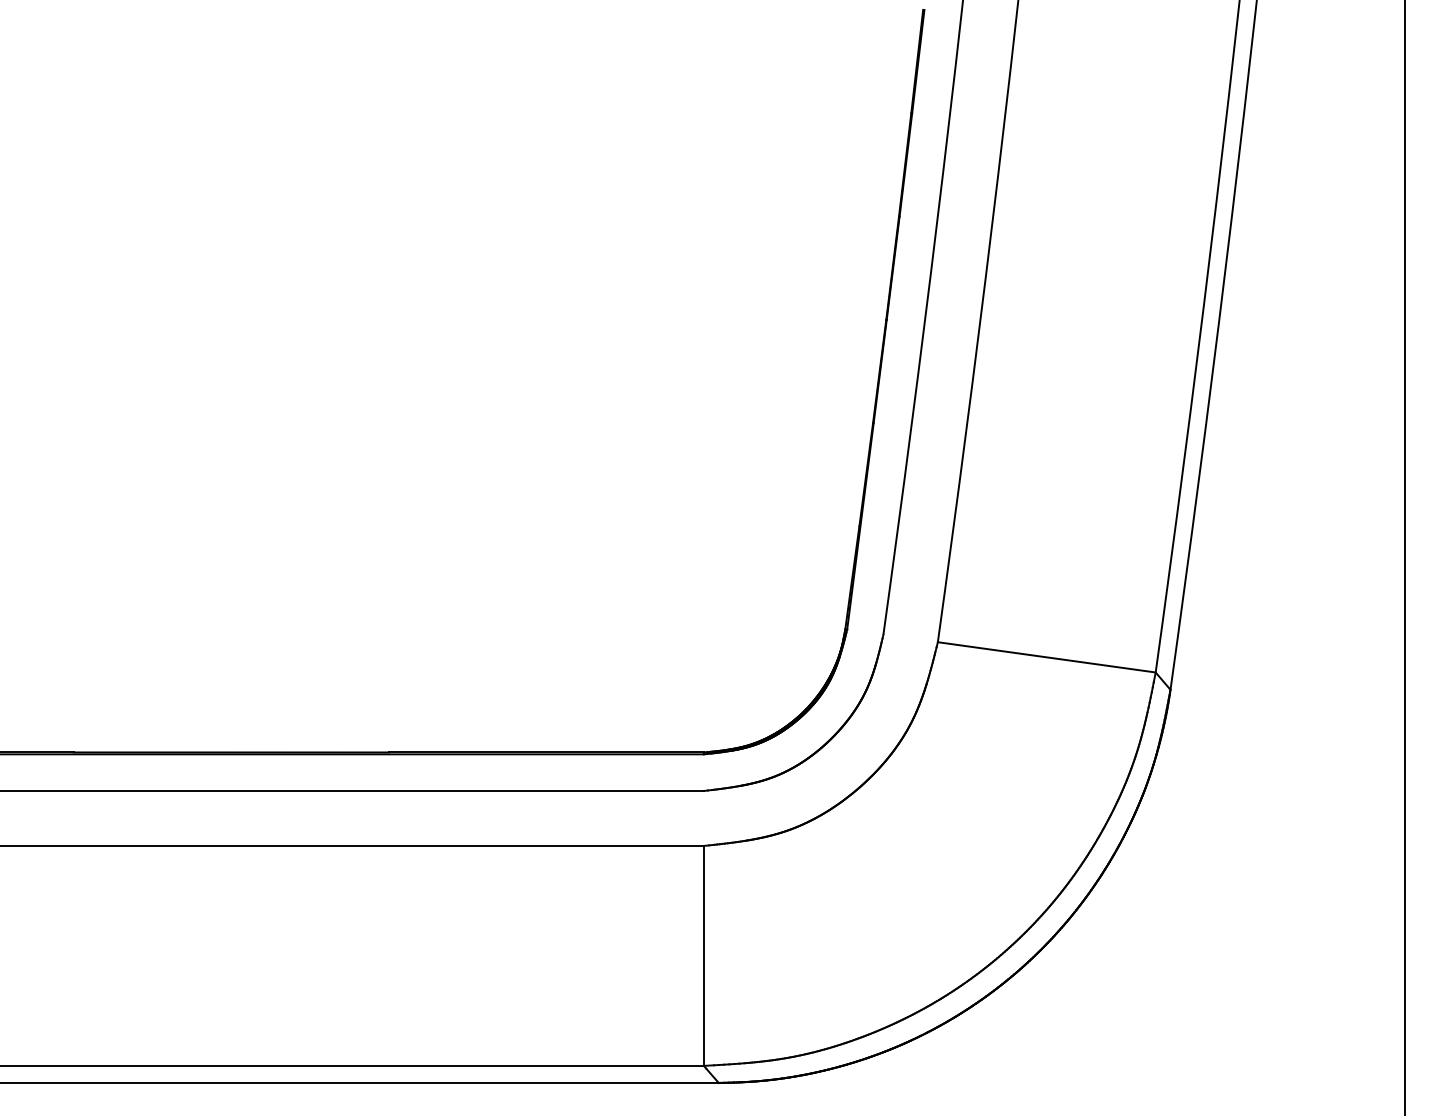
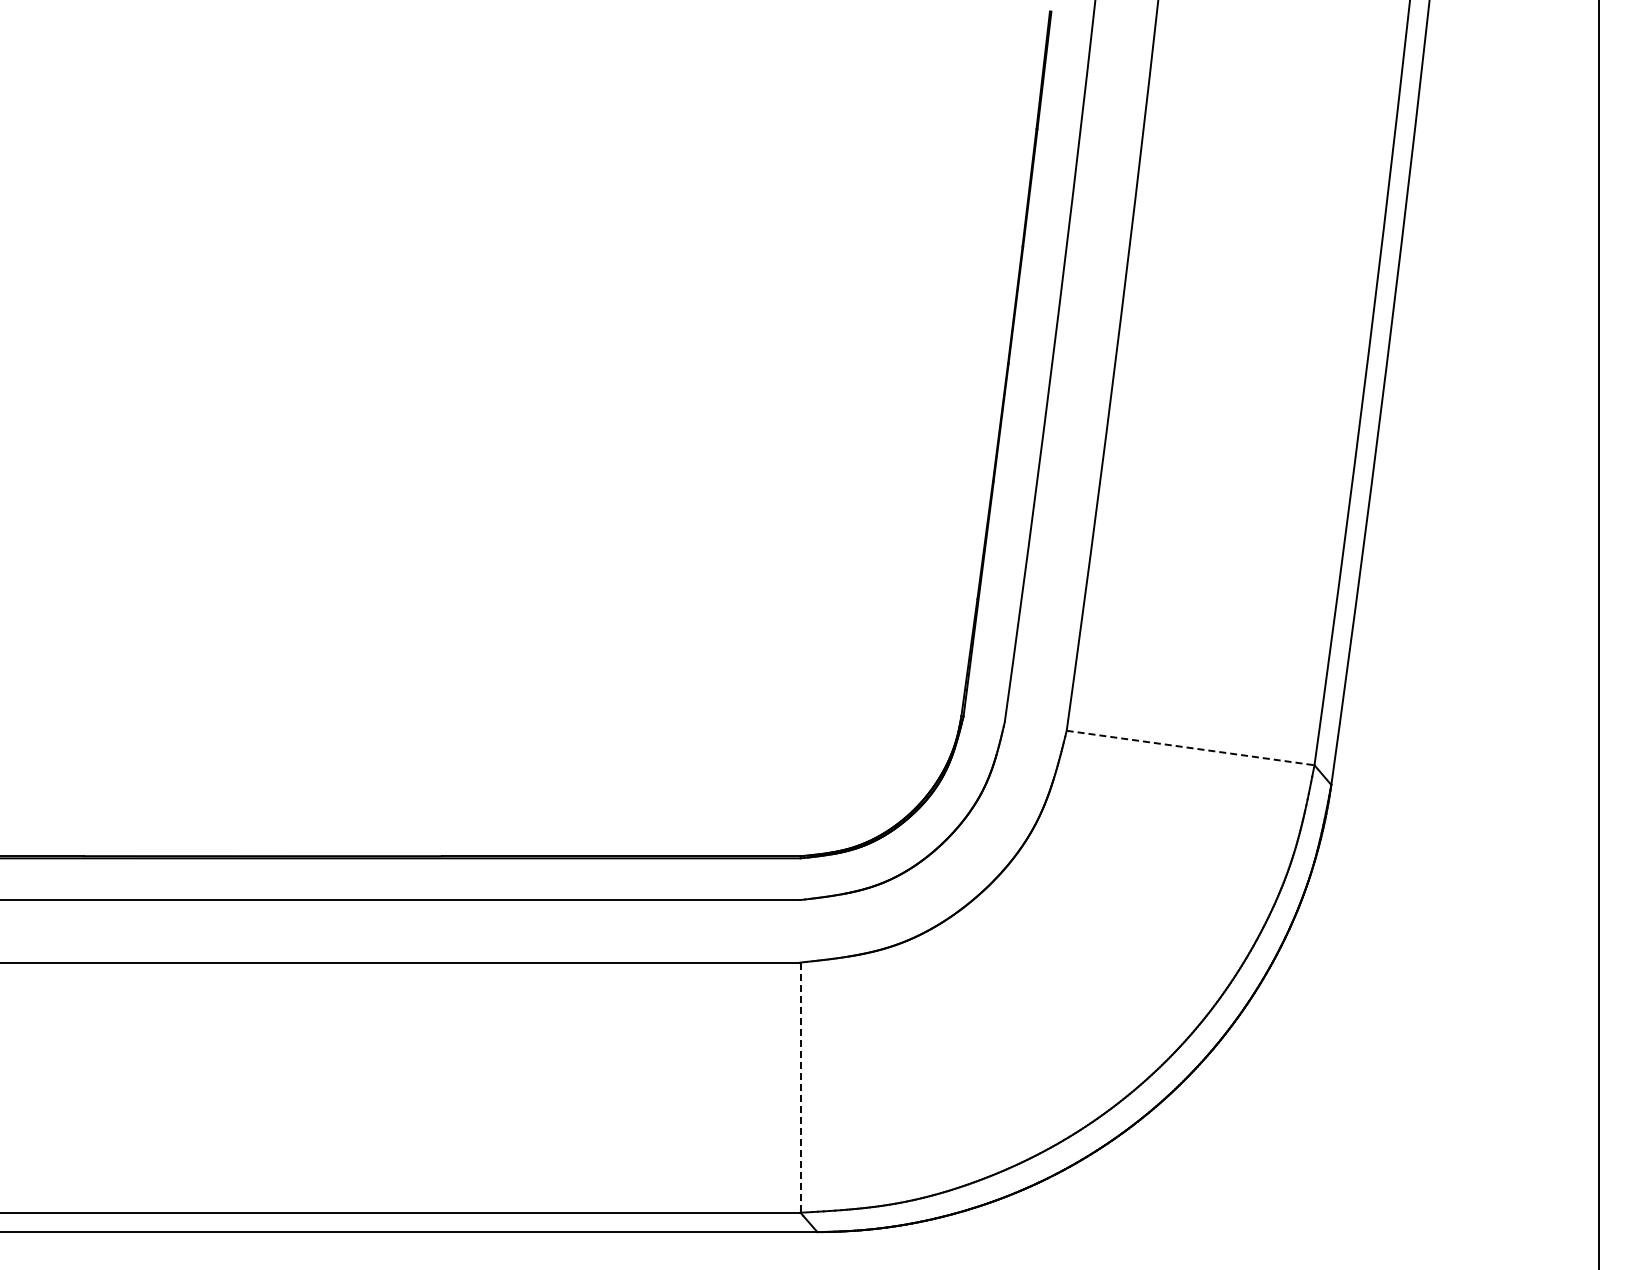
line: (1047, 657) -> (1191, 748), solid -> dashed
line: (703, 956) -> (800, 1088), solid -> dashed

